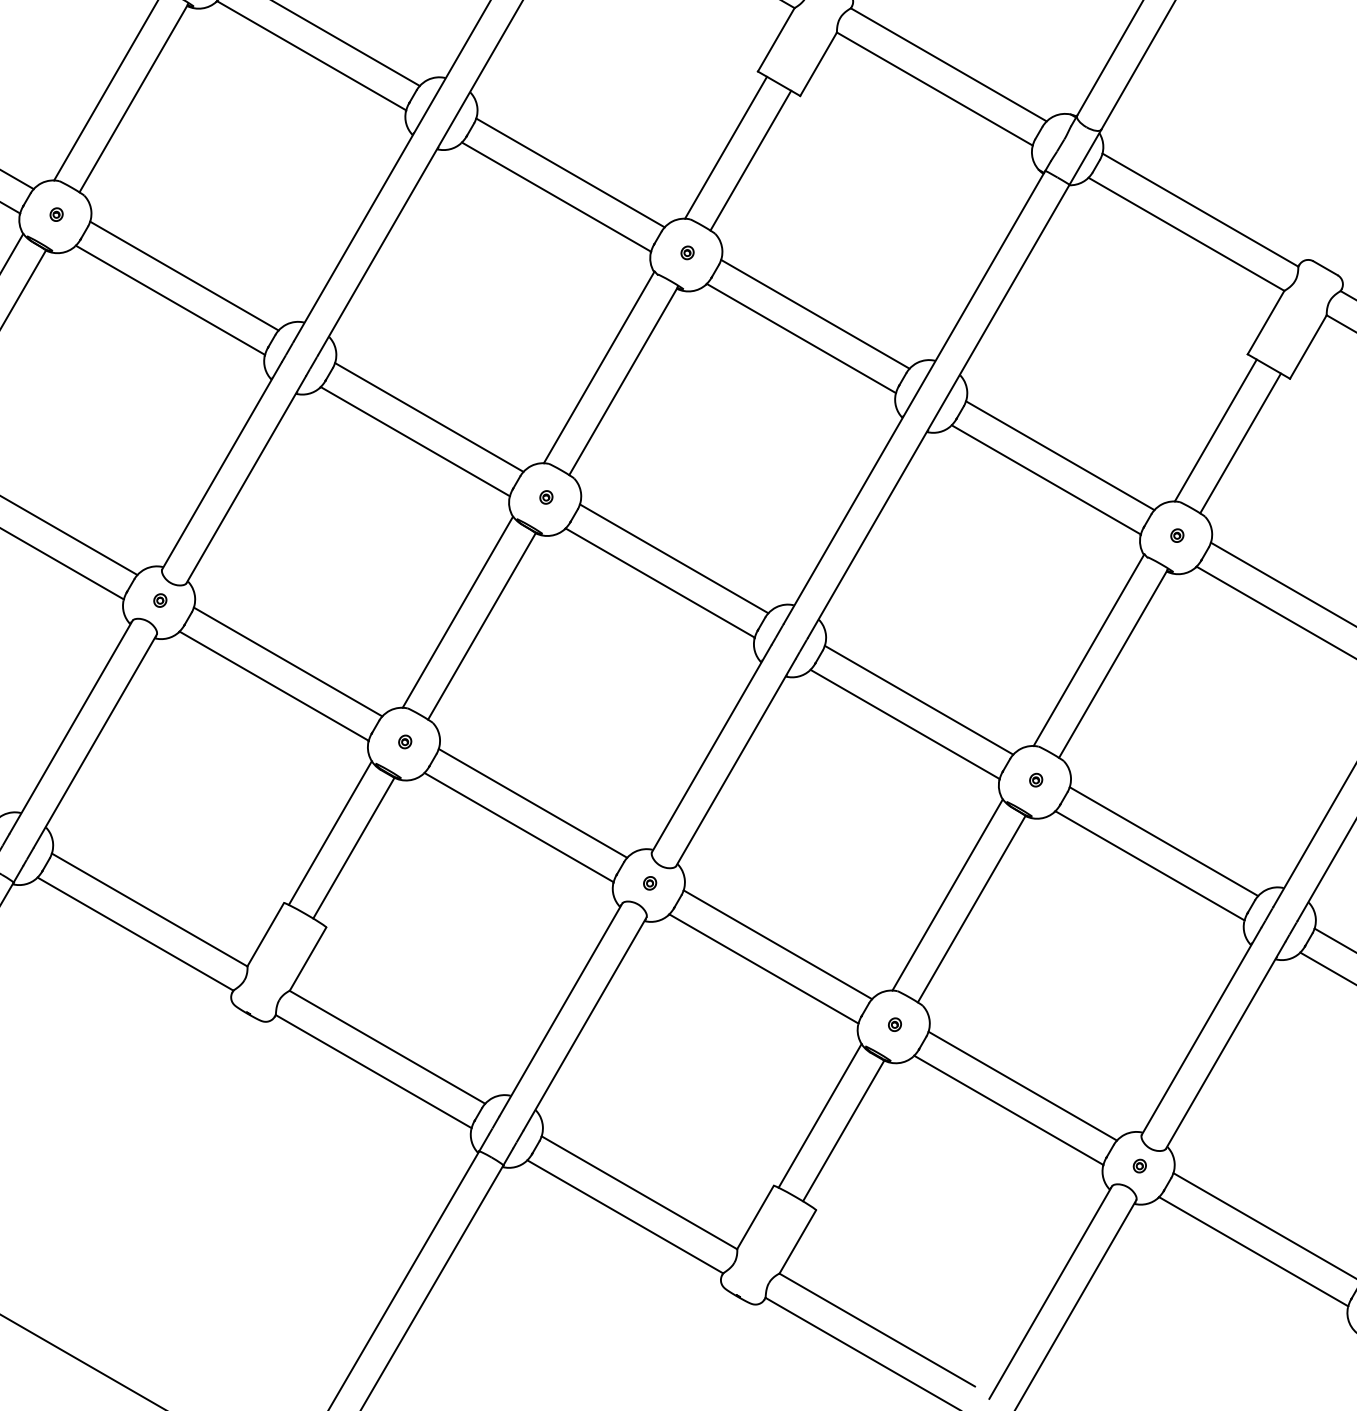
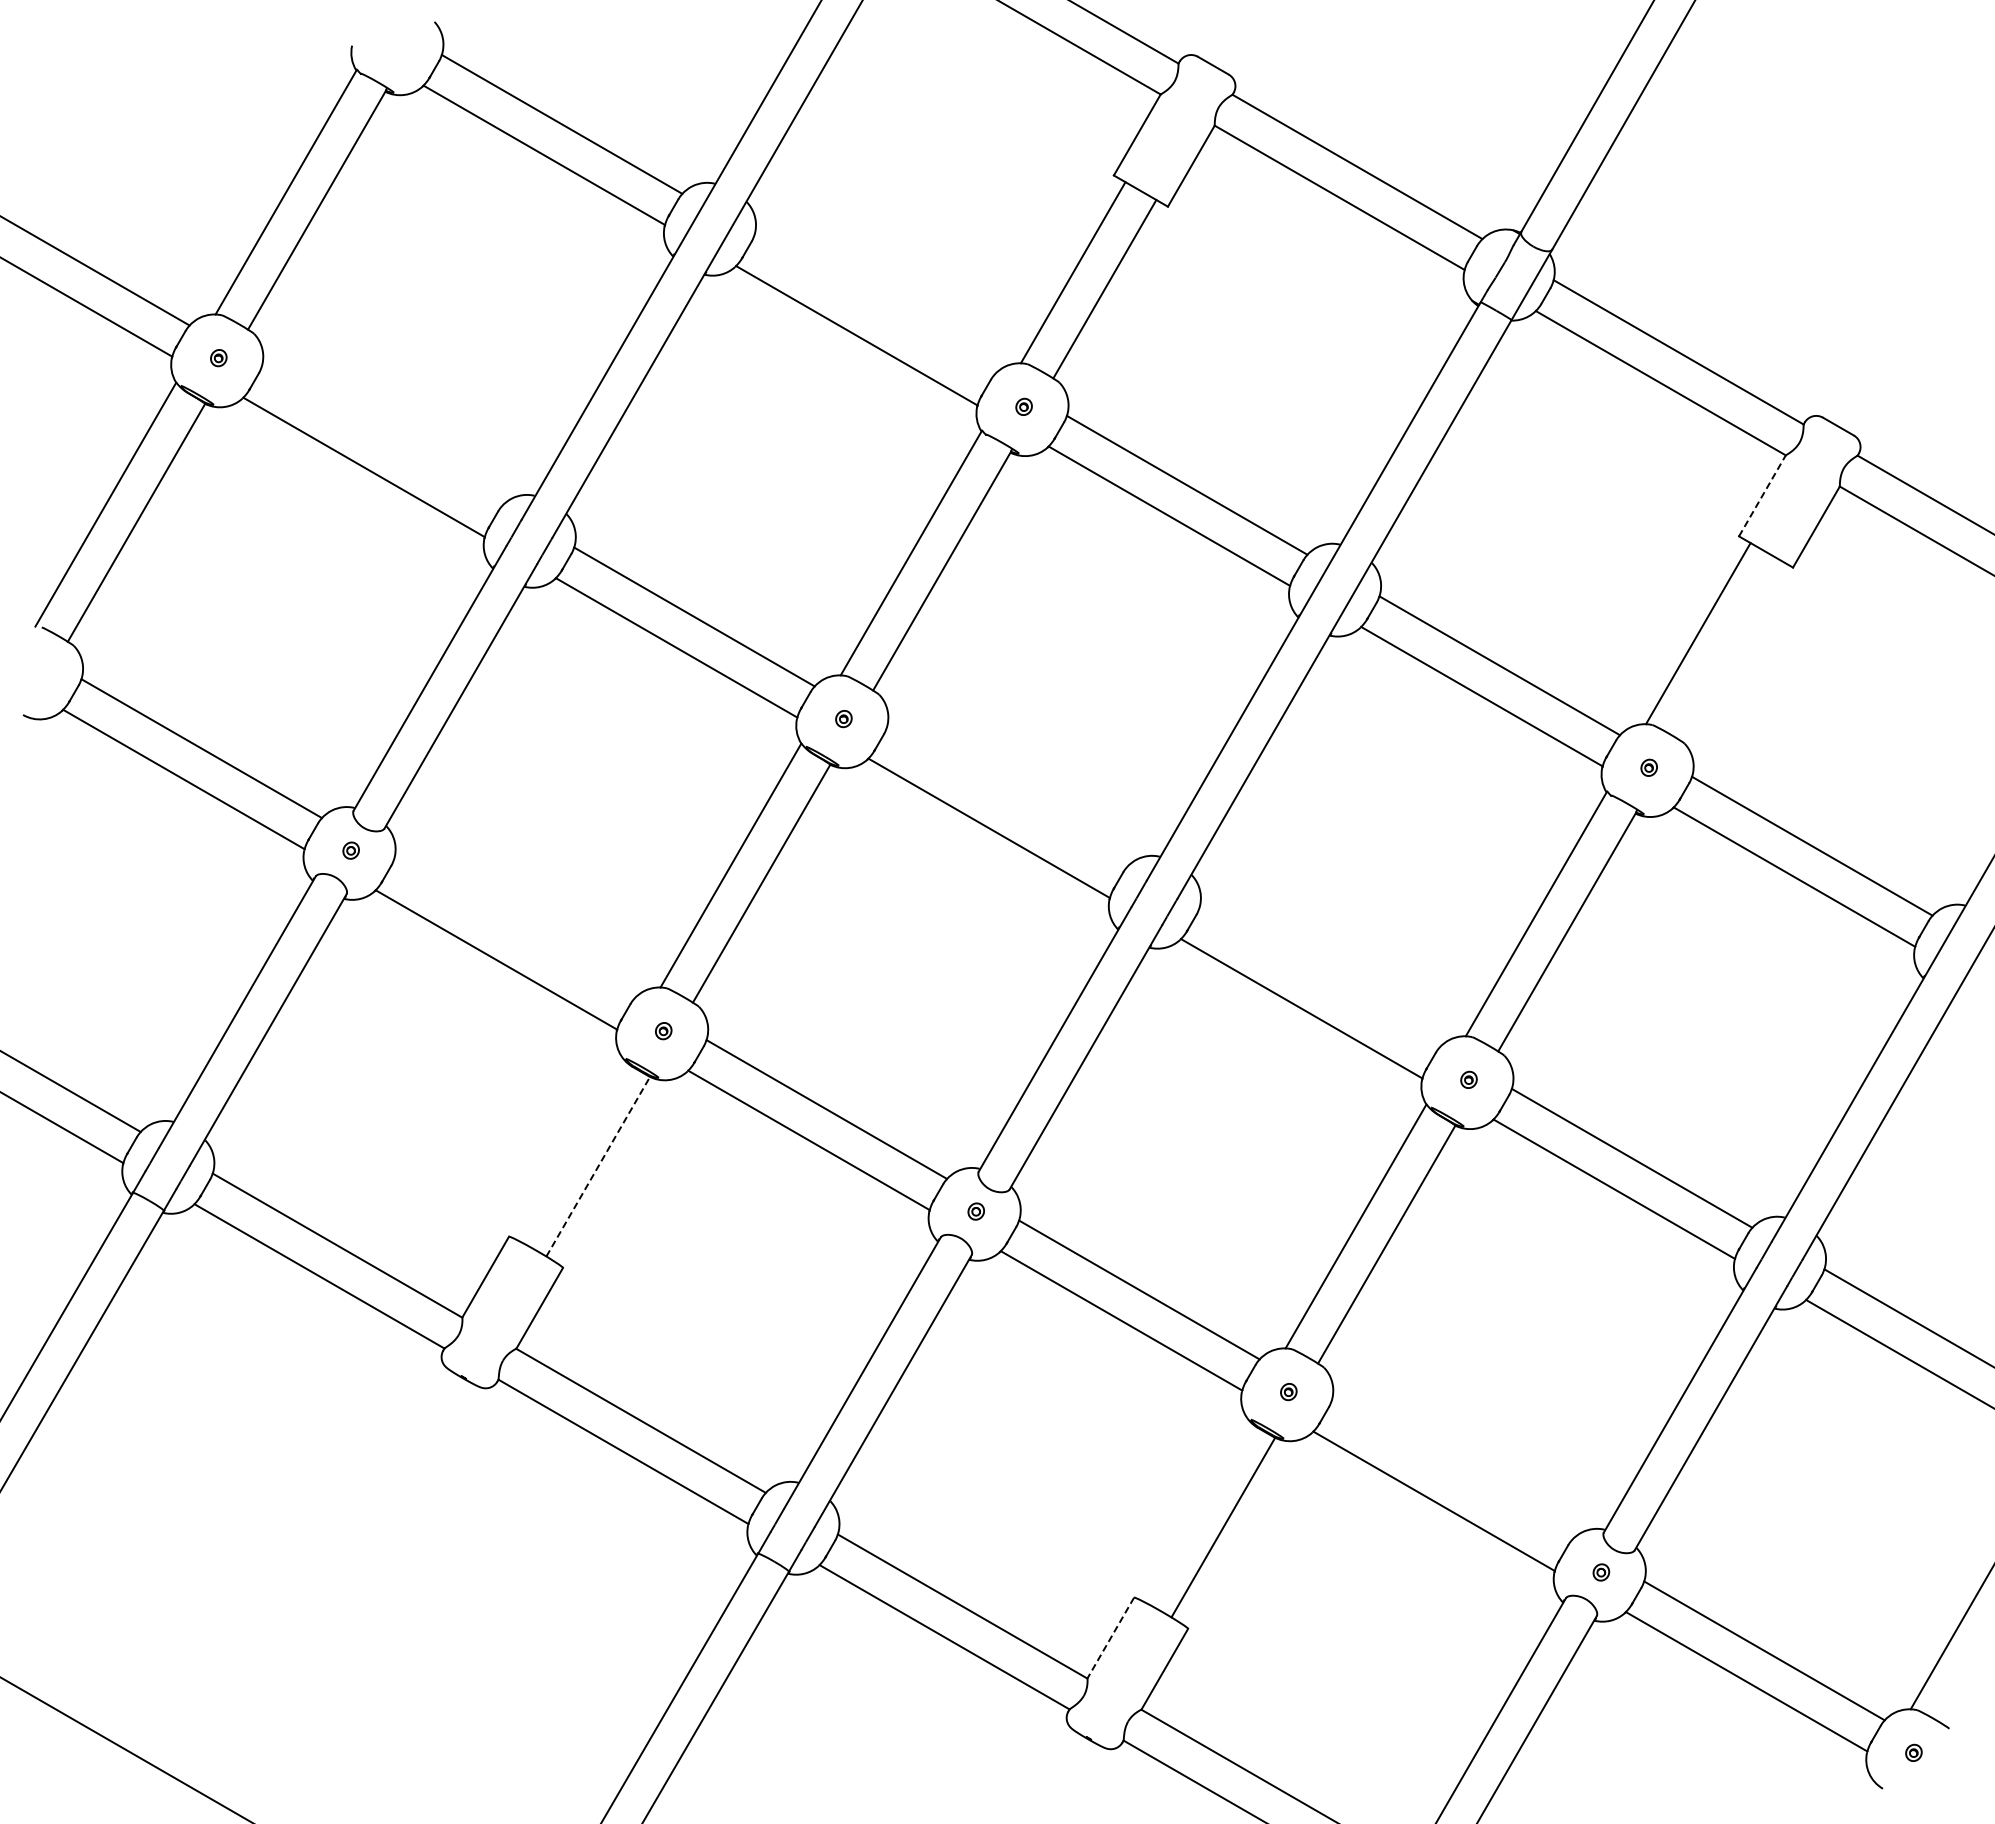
line: (570, 172) -> (874, 304), removed
line: (184, 276) -> (381, 436), removed
line: (1266, 322) -> (1762, 495), solid -> dashed
line: (1240, 442) -> (1729, 649), removed
line: (673, 558) -> (1006, 797), removed
line: (288, 661) -> (514, 928), removed
line: (919, 699) -> (1319, 977), removed
line: (330, 833) -> (568, 1147), removed
line: (354, 848) -> (598, 1166), solid -> dashed
line: (1022, 1086) -> (1451, 1470), removed
line: (820, 1115) -> (1193, 1508), removed
line: (755, 1217) -> (1110, 1638), solid -> dashed

